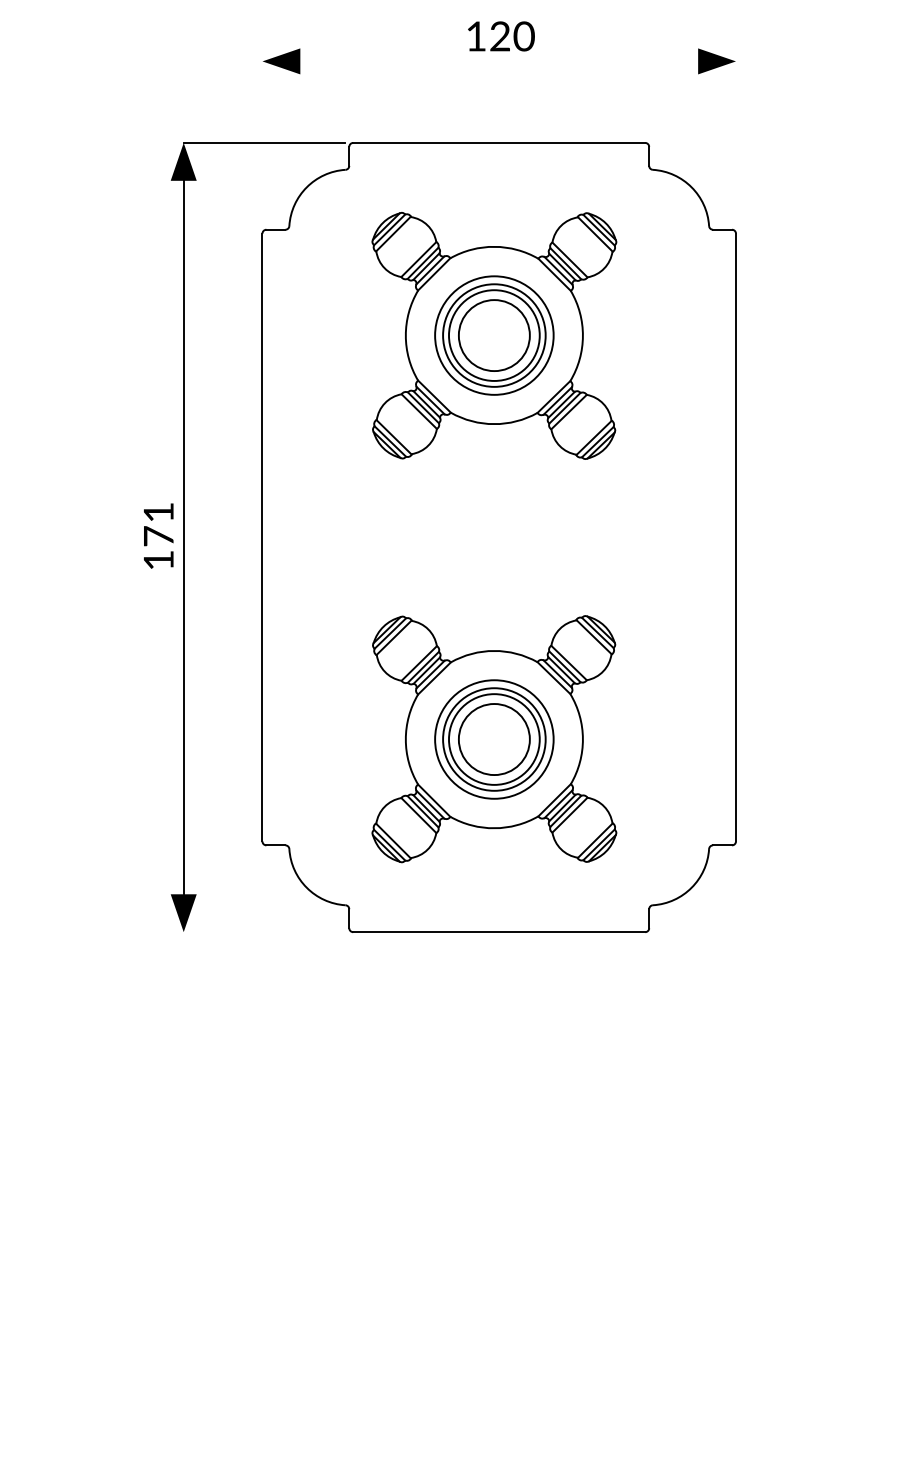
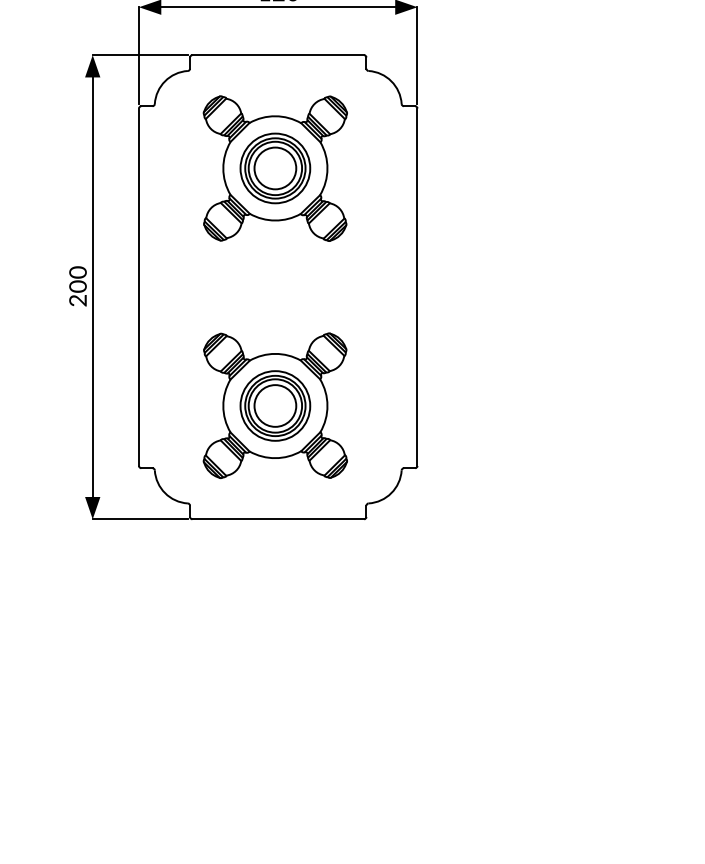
line: (499, 61) -> (278, 7), added
line: (263, 143) -> (139, 55), added
line: (736, 143) -> (417, 55), added
text: (157, 536) -> (77, 286), 171 -> 200
line: (263, 932) -> (139, 519), added

